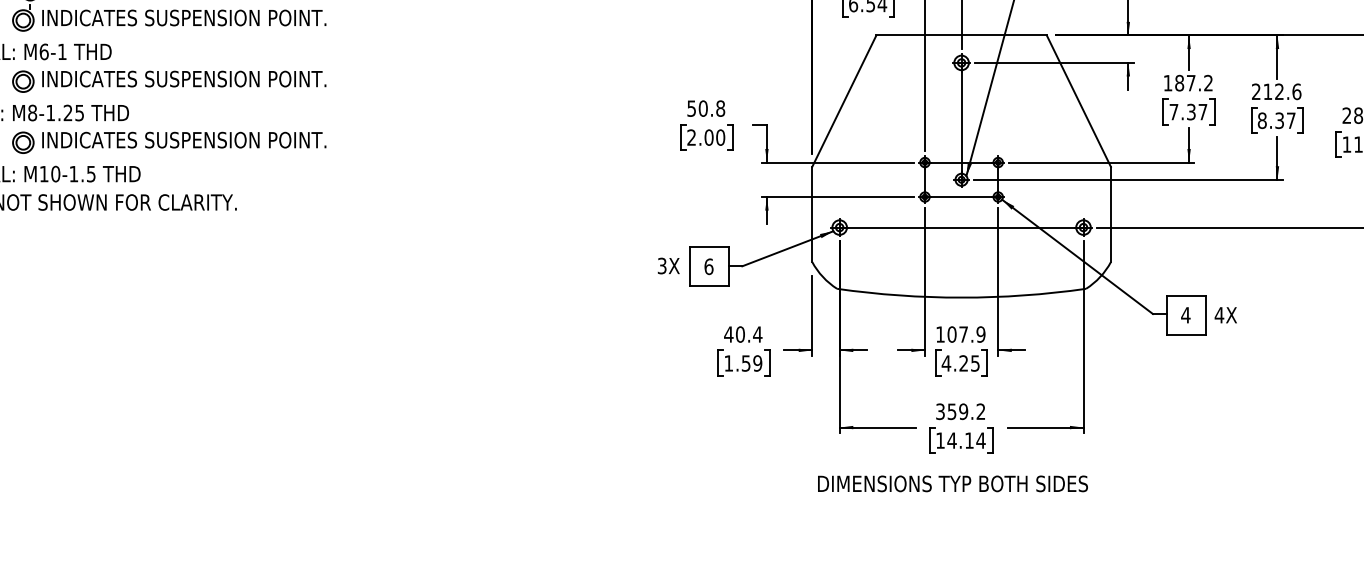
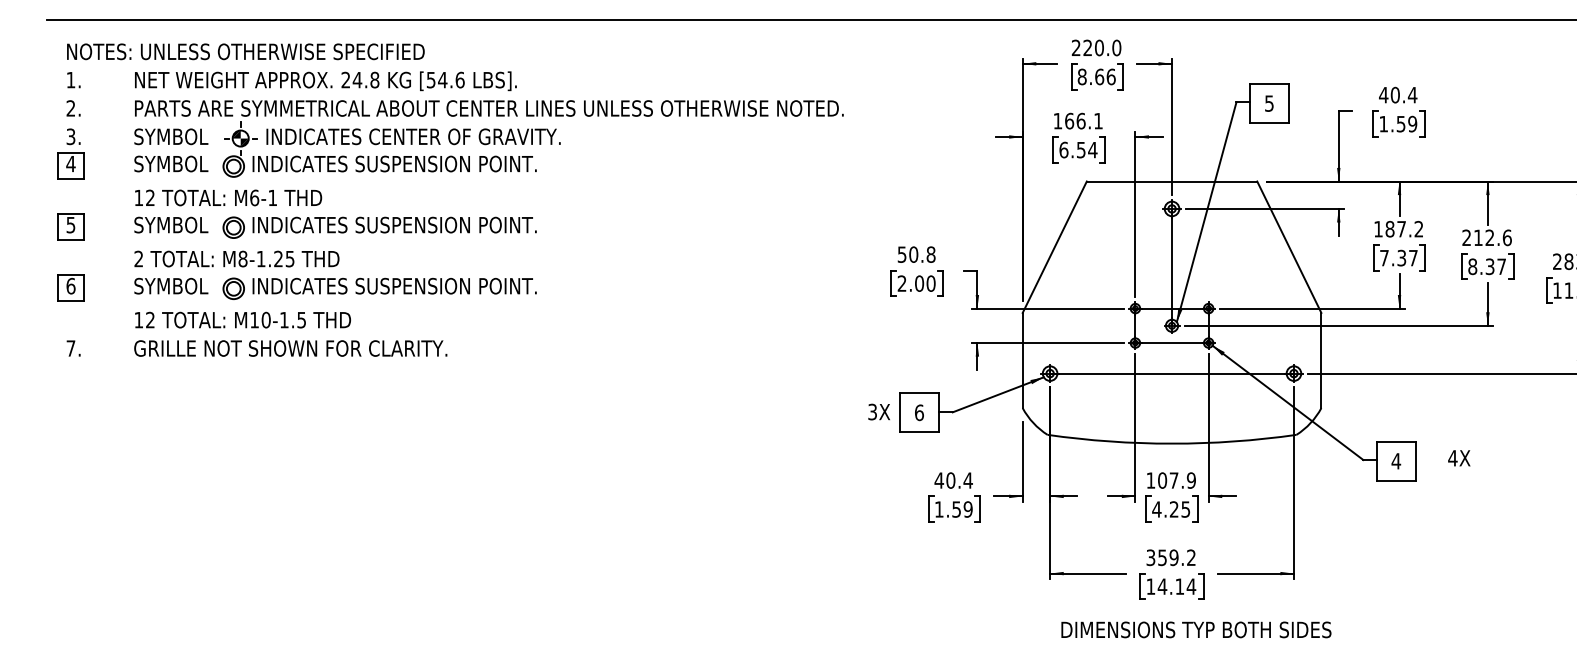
text: (1226, 315) -> (1459, 458), moved
text: (953, 483) -> (1196, 629), moved

